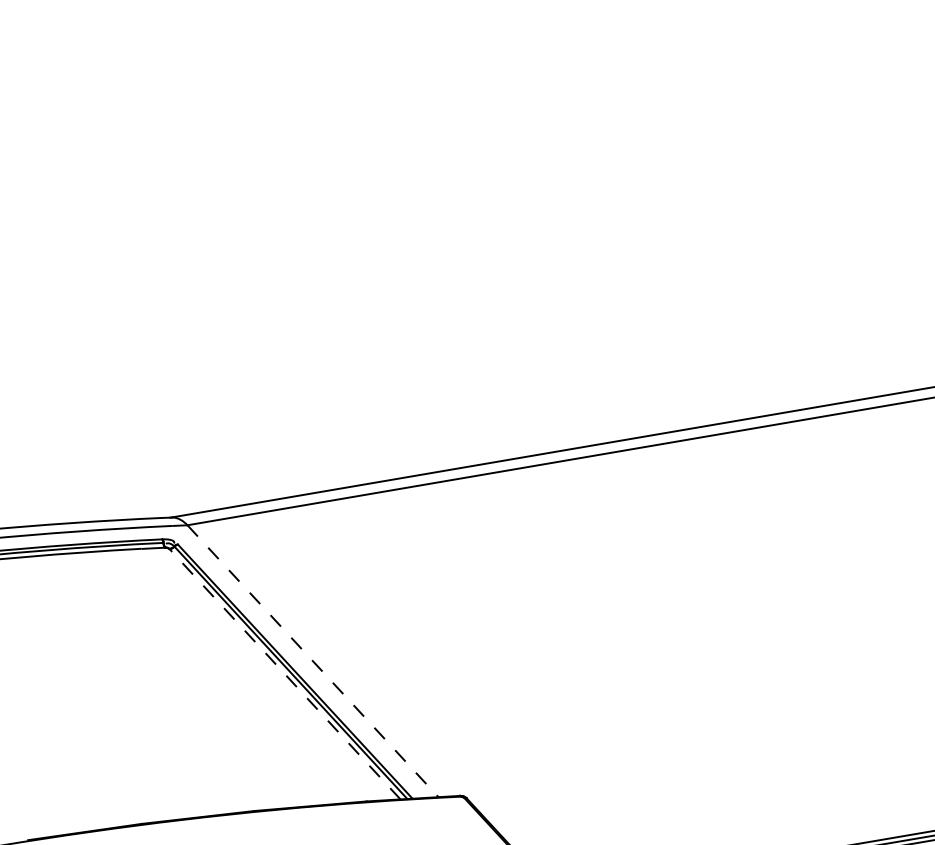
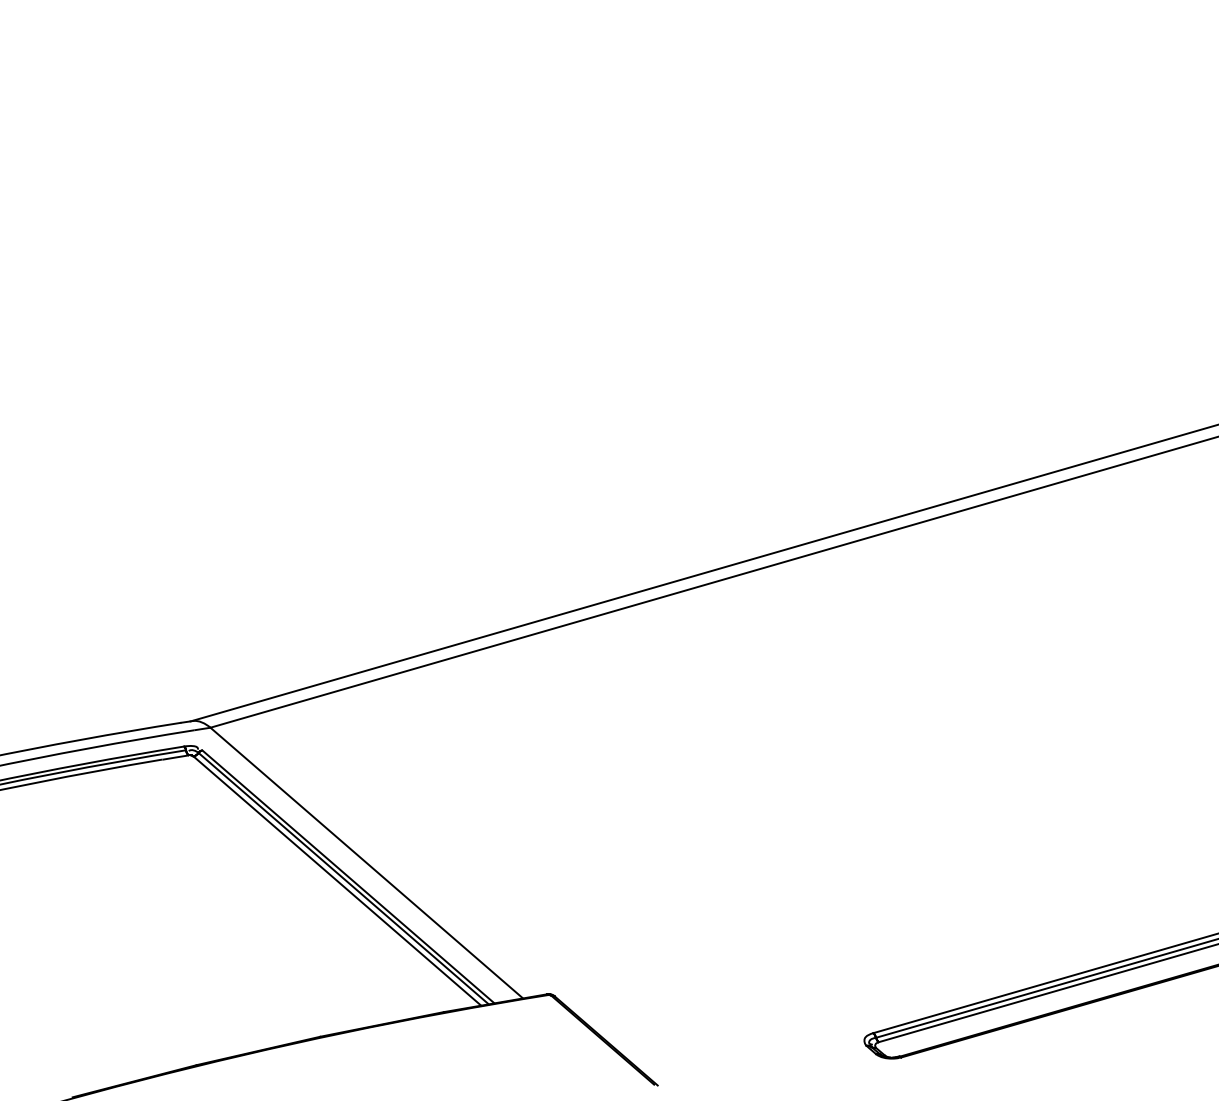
line: (312, 661) -> (366, 863), dashed -> solid
line: (285, 674) -> (337, 881), dashed -> solid

